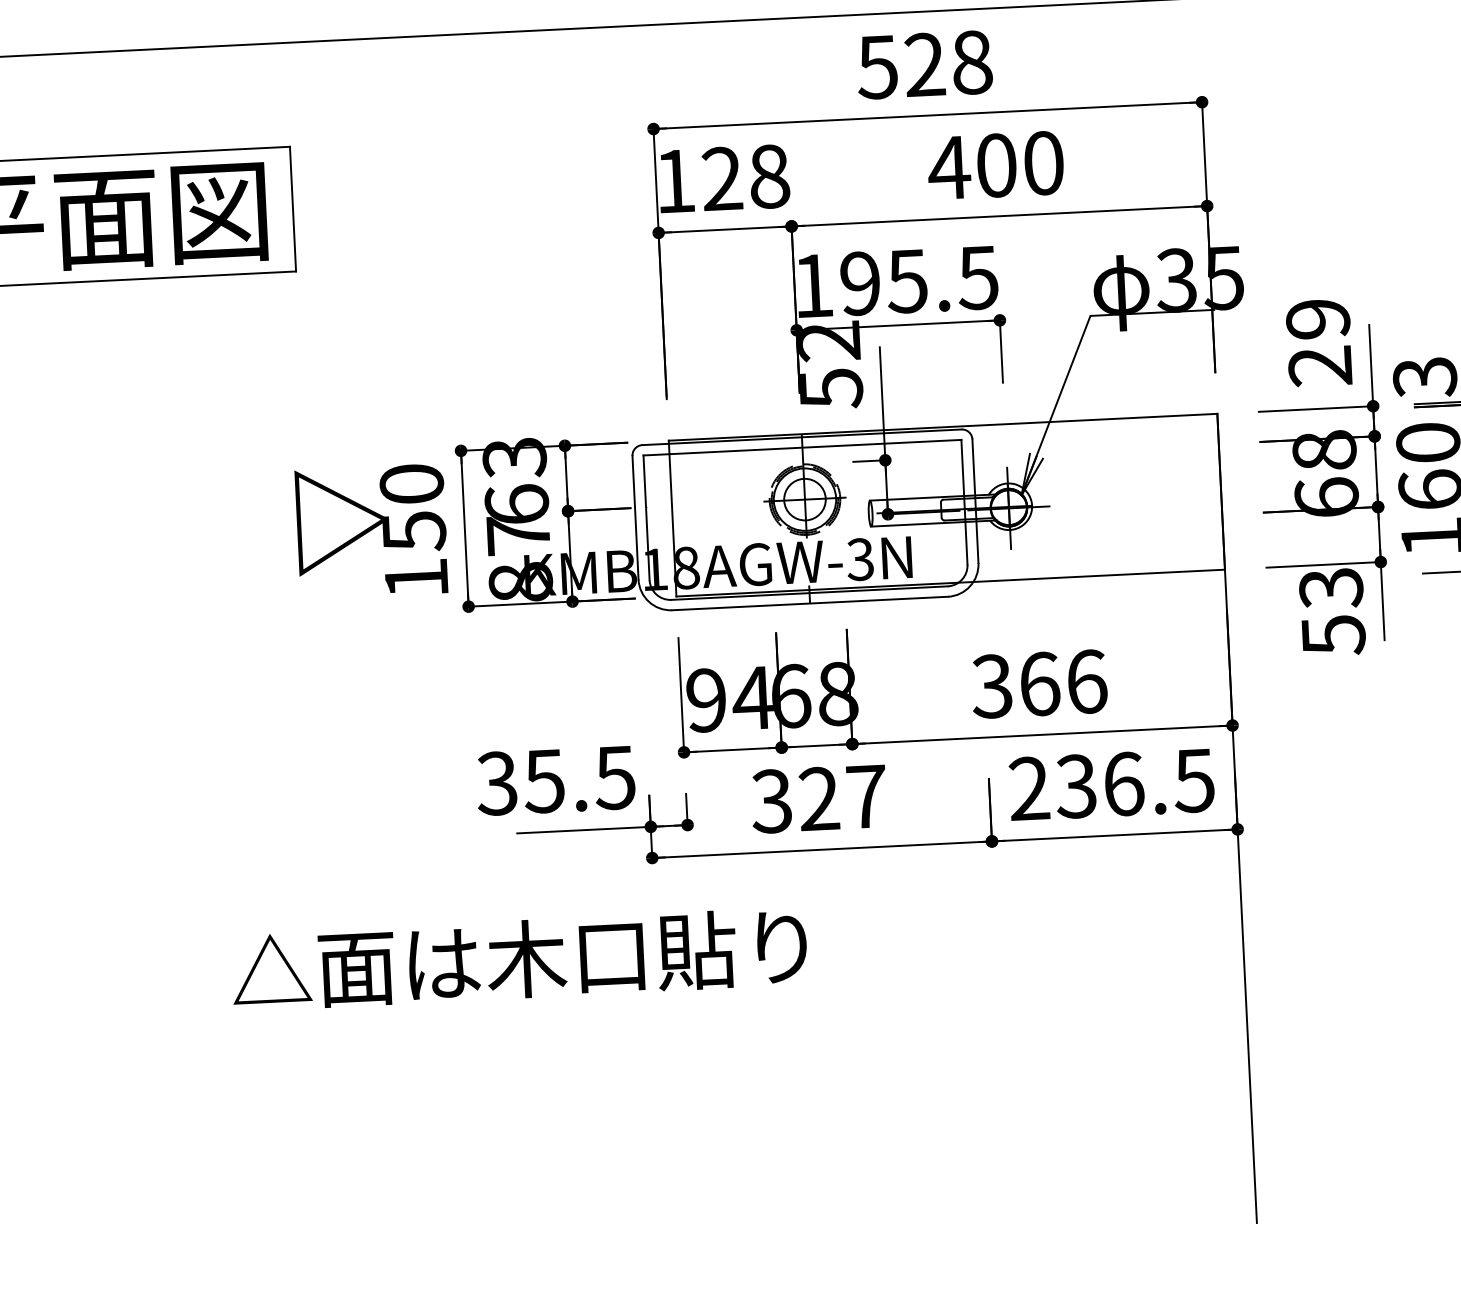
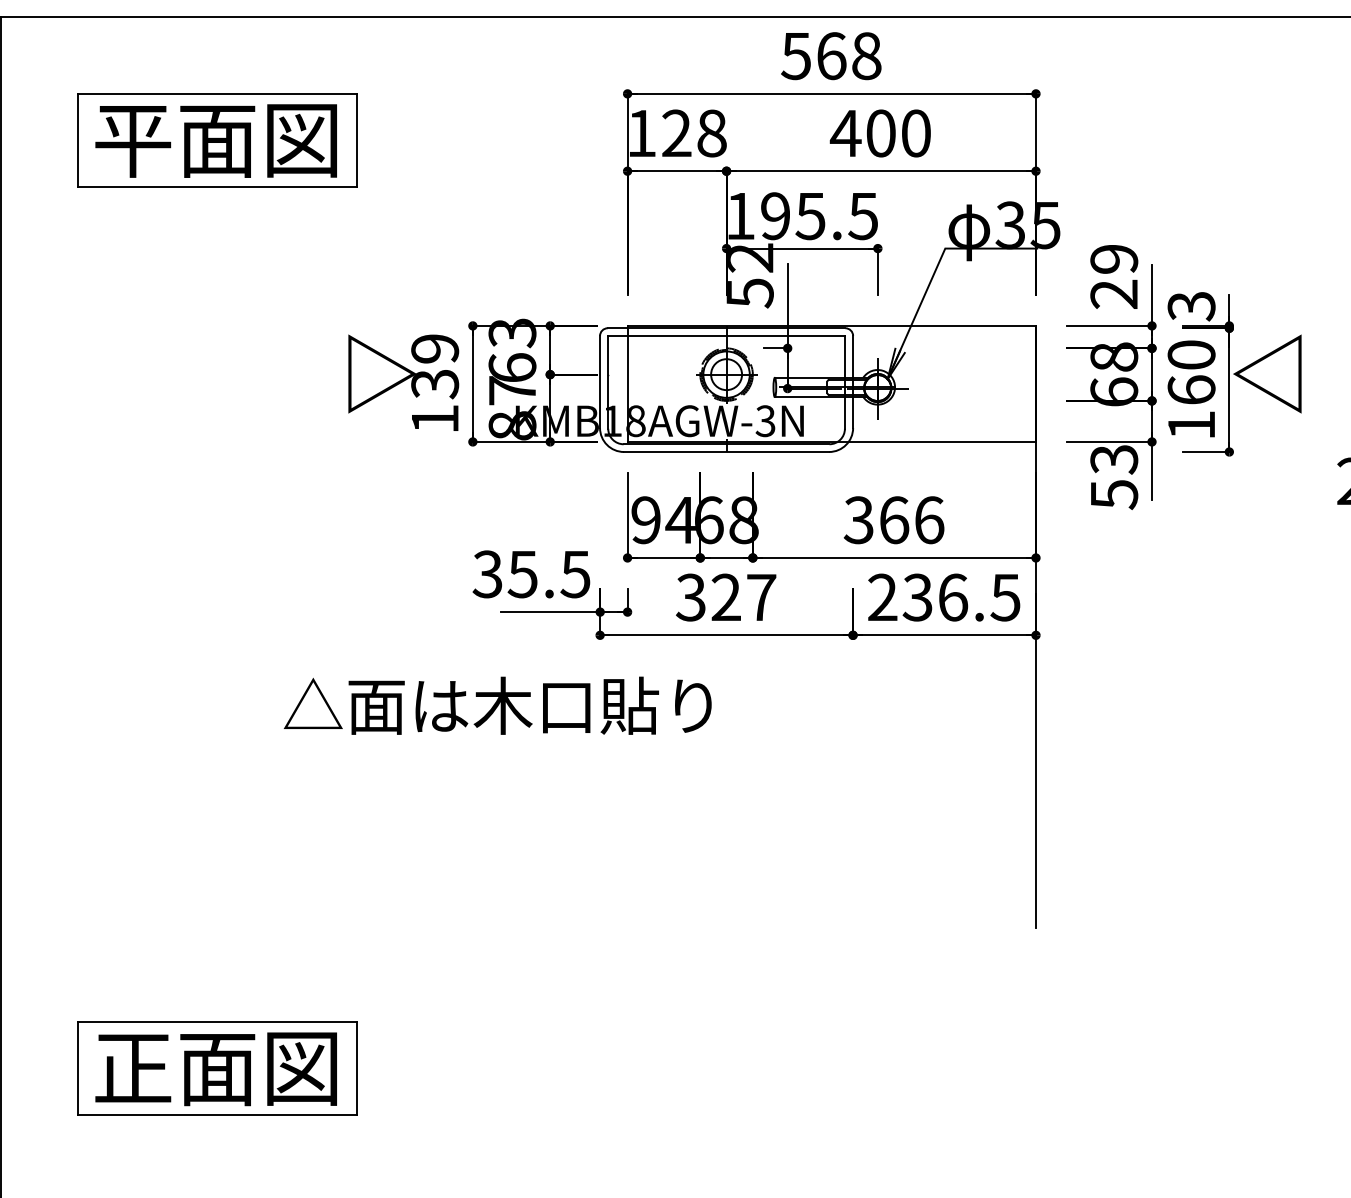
text: (925, 65) -> (831, 56), 528 -> 568
text: (413, 507) -> (435, 366), 150 -> 139

